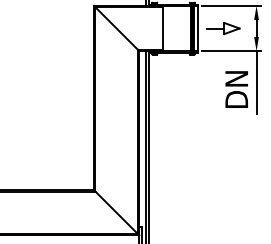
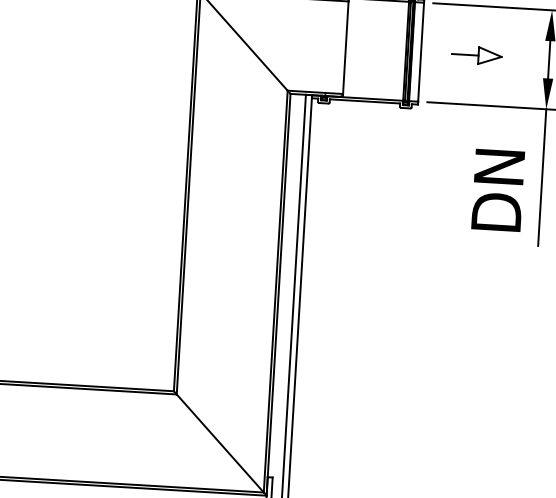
part: (223, 28) -> (477, 55), size x0.7

